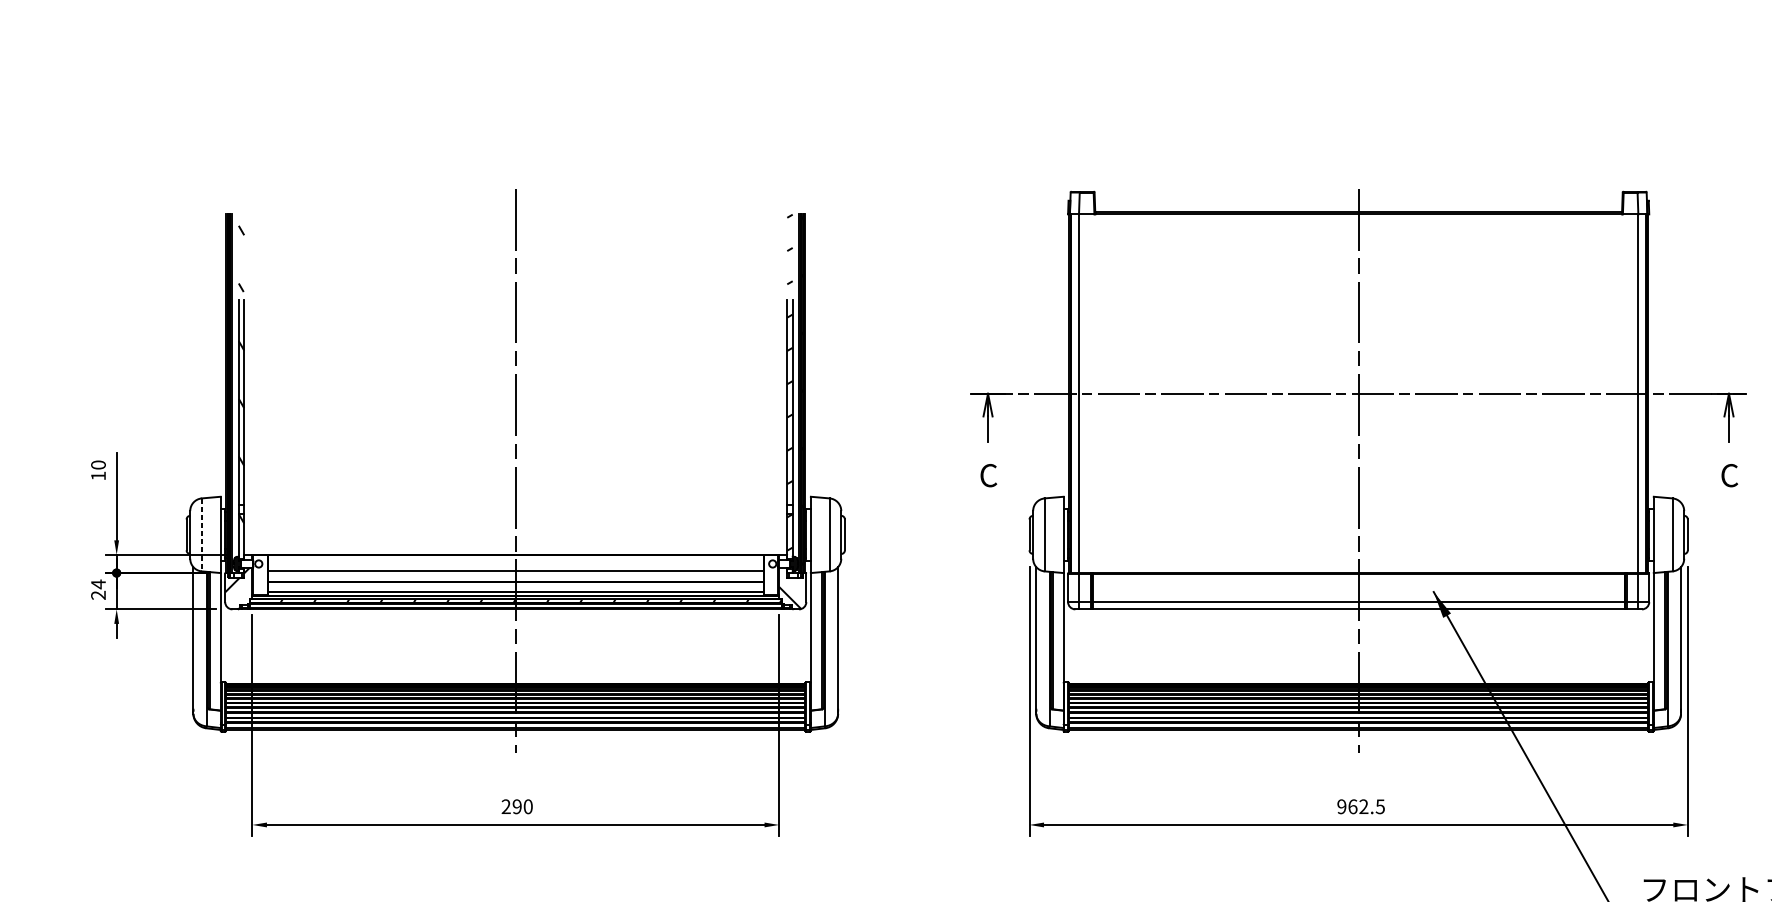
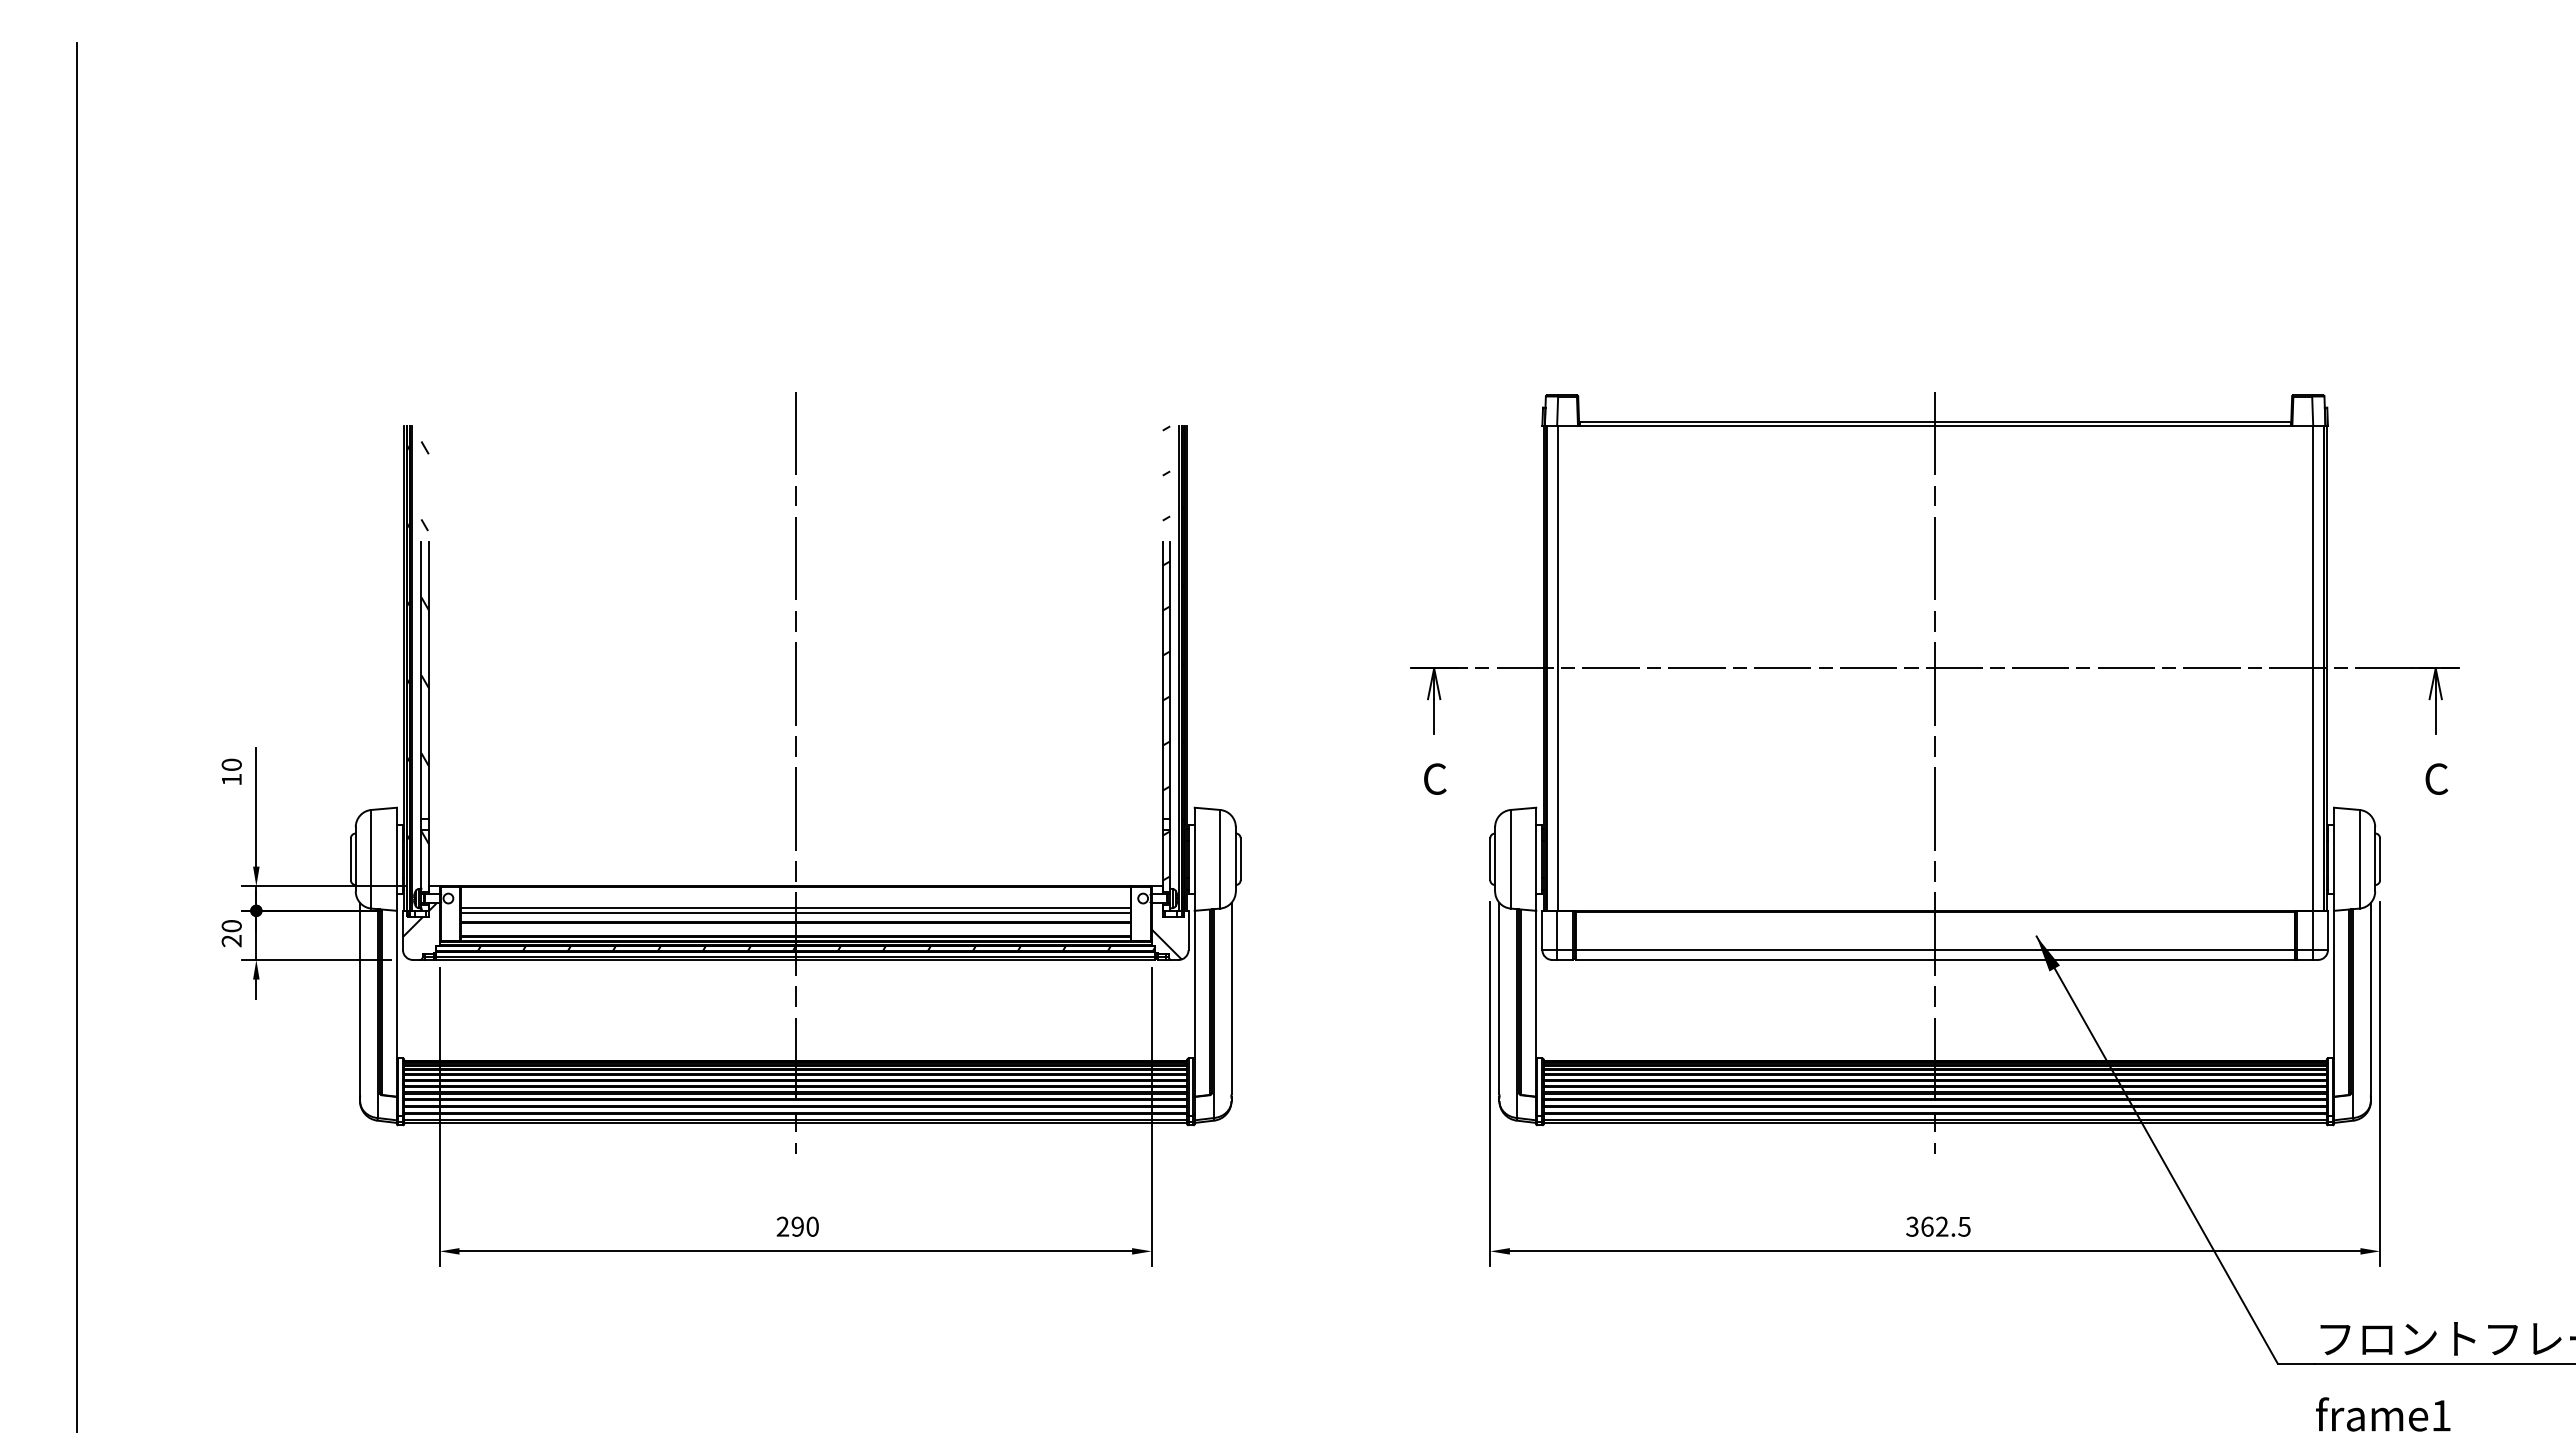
line: (201, 535) -> (371, 859), dashed -> solid
line: (515, 575) -> (795, 913), added
text: (98, 583) -> (231, 925), 24 -> 20
text: (1341, 806) -> (1912, 1226), 962.5 -> 362.5

